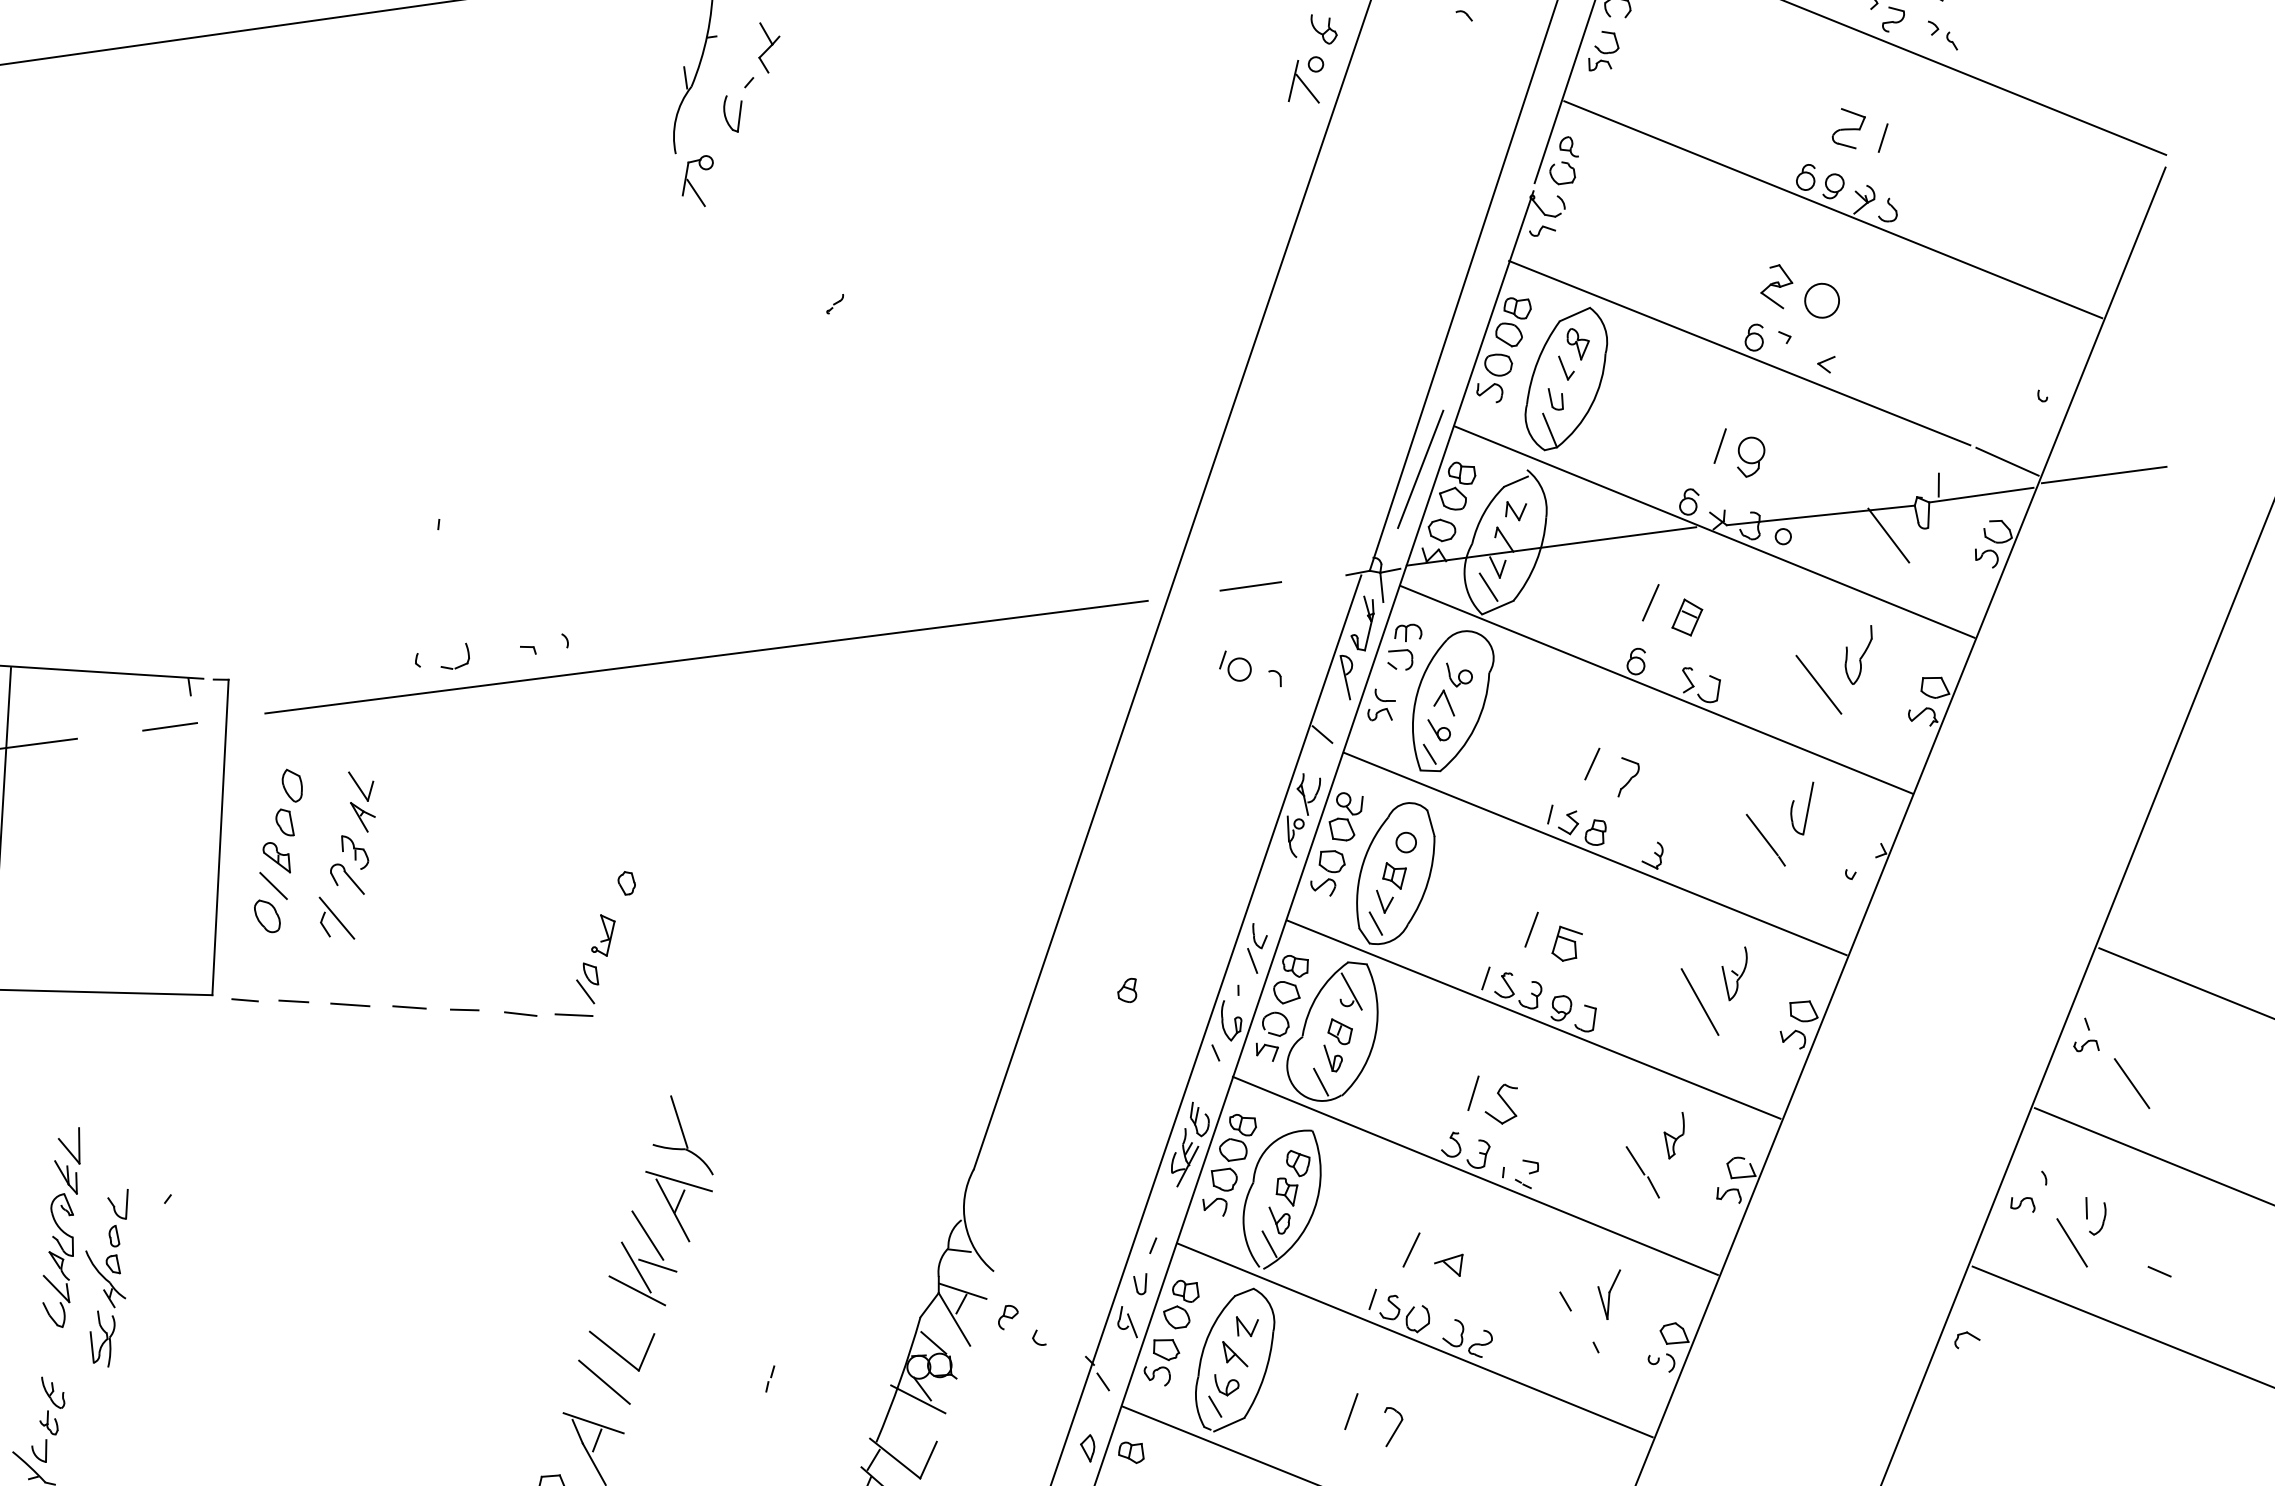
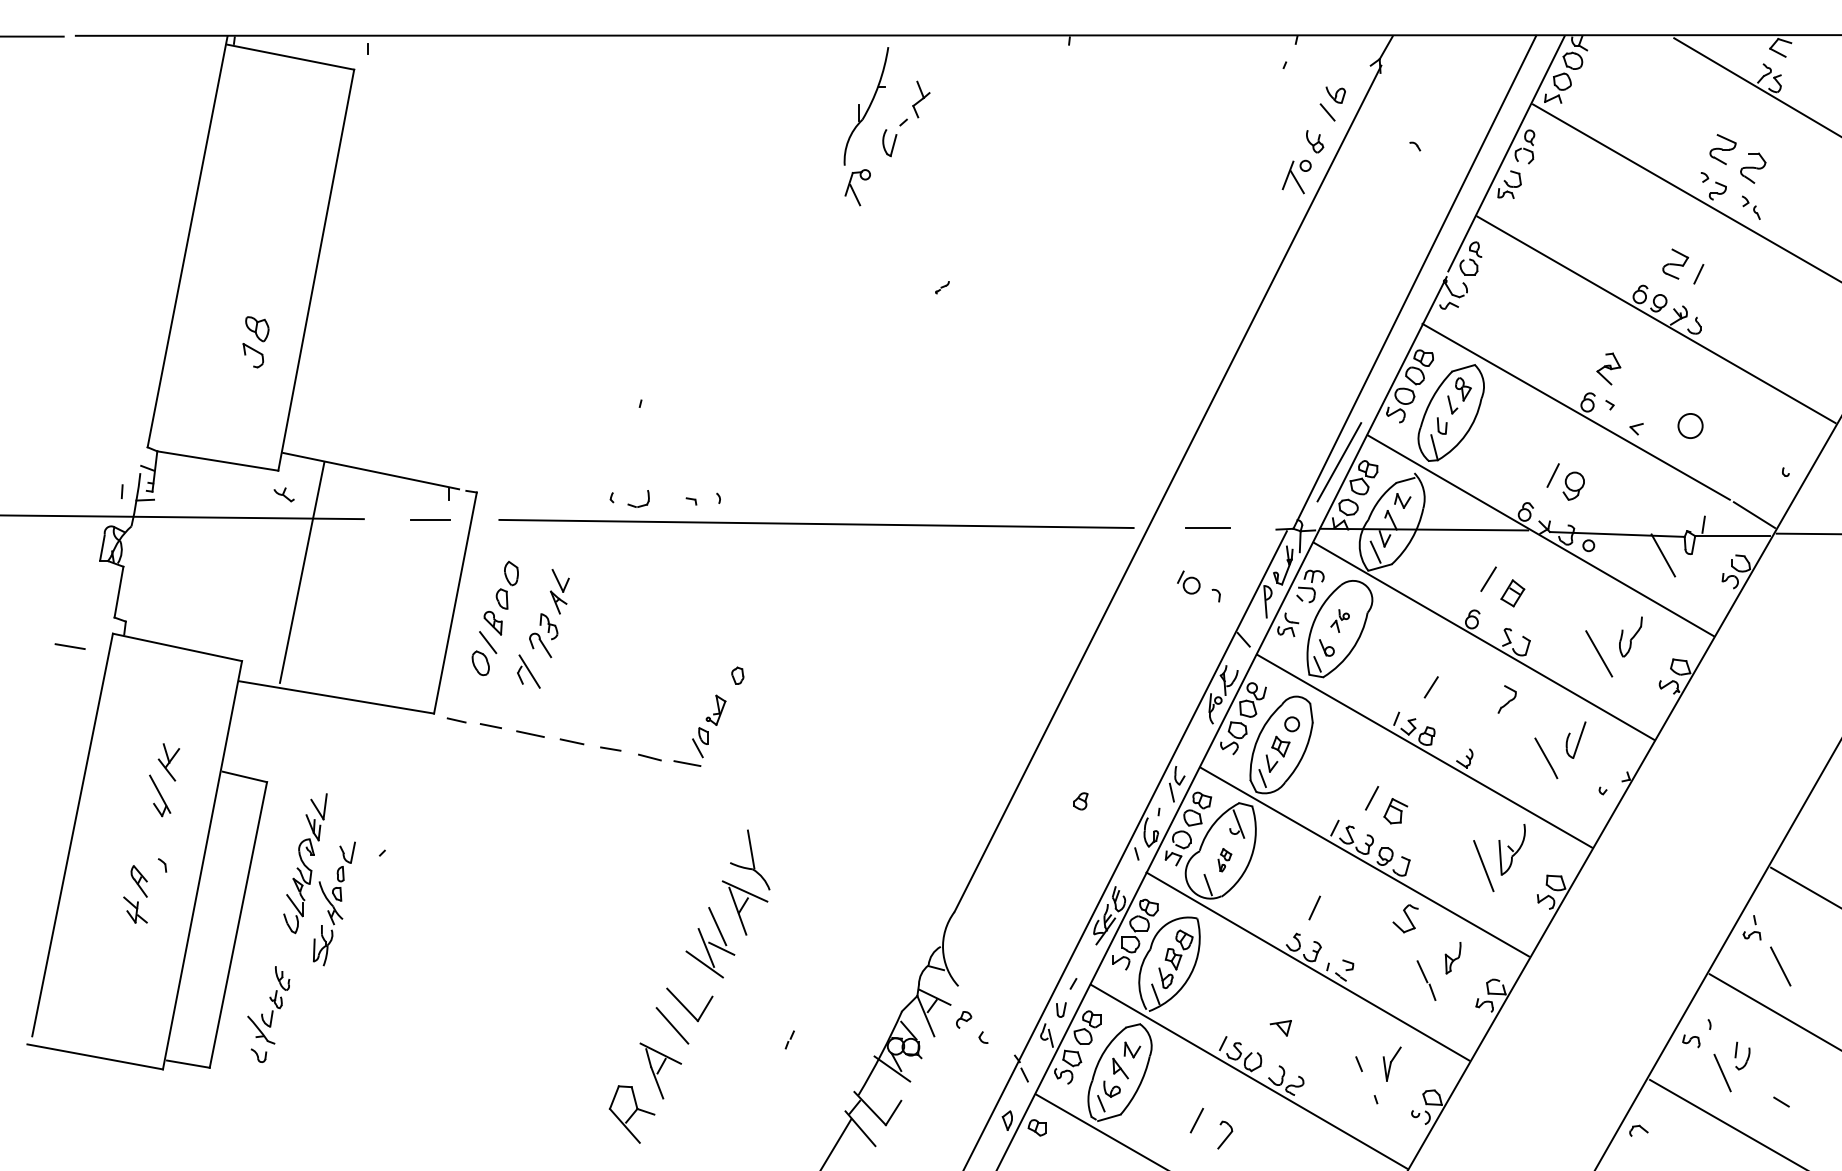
circle: (1821, 300) -> (1690, 425), moved
part: (1451, 689) -> (1339, 620), size x0.6
part: (1626, 776) -> (1506, 699), moved
part: (1736, 973) -> (1512, 849), size x1.4
part: (1338, 1043) -> (1224, 859), size x0.6
part: (1501, 1104) -> (1405, 918), moved
line: (1411, 1249) -> (1255, 1012), removed

